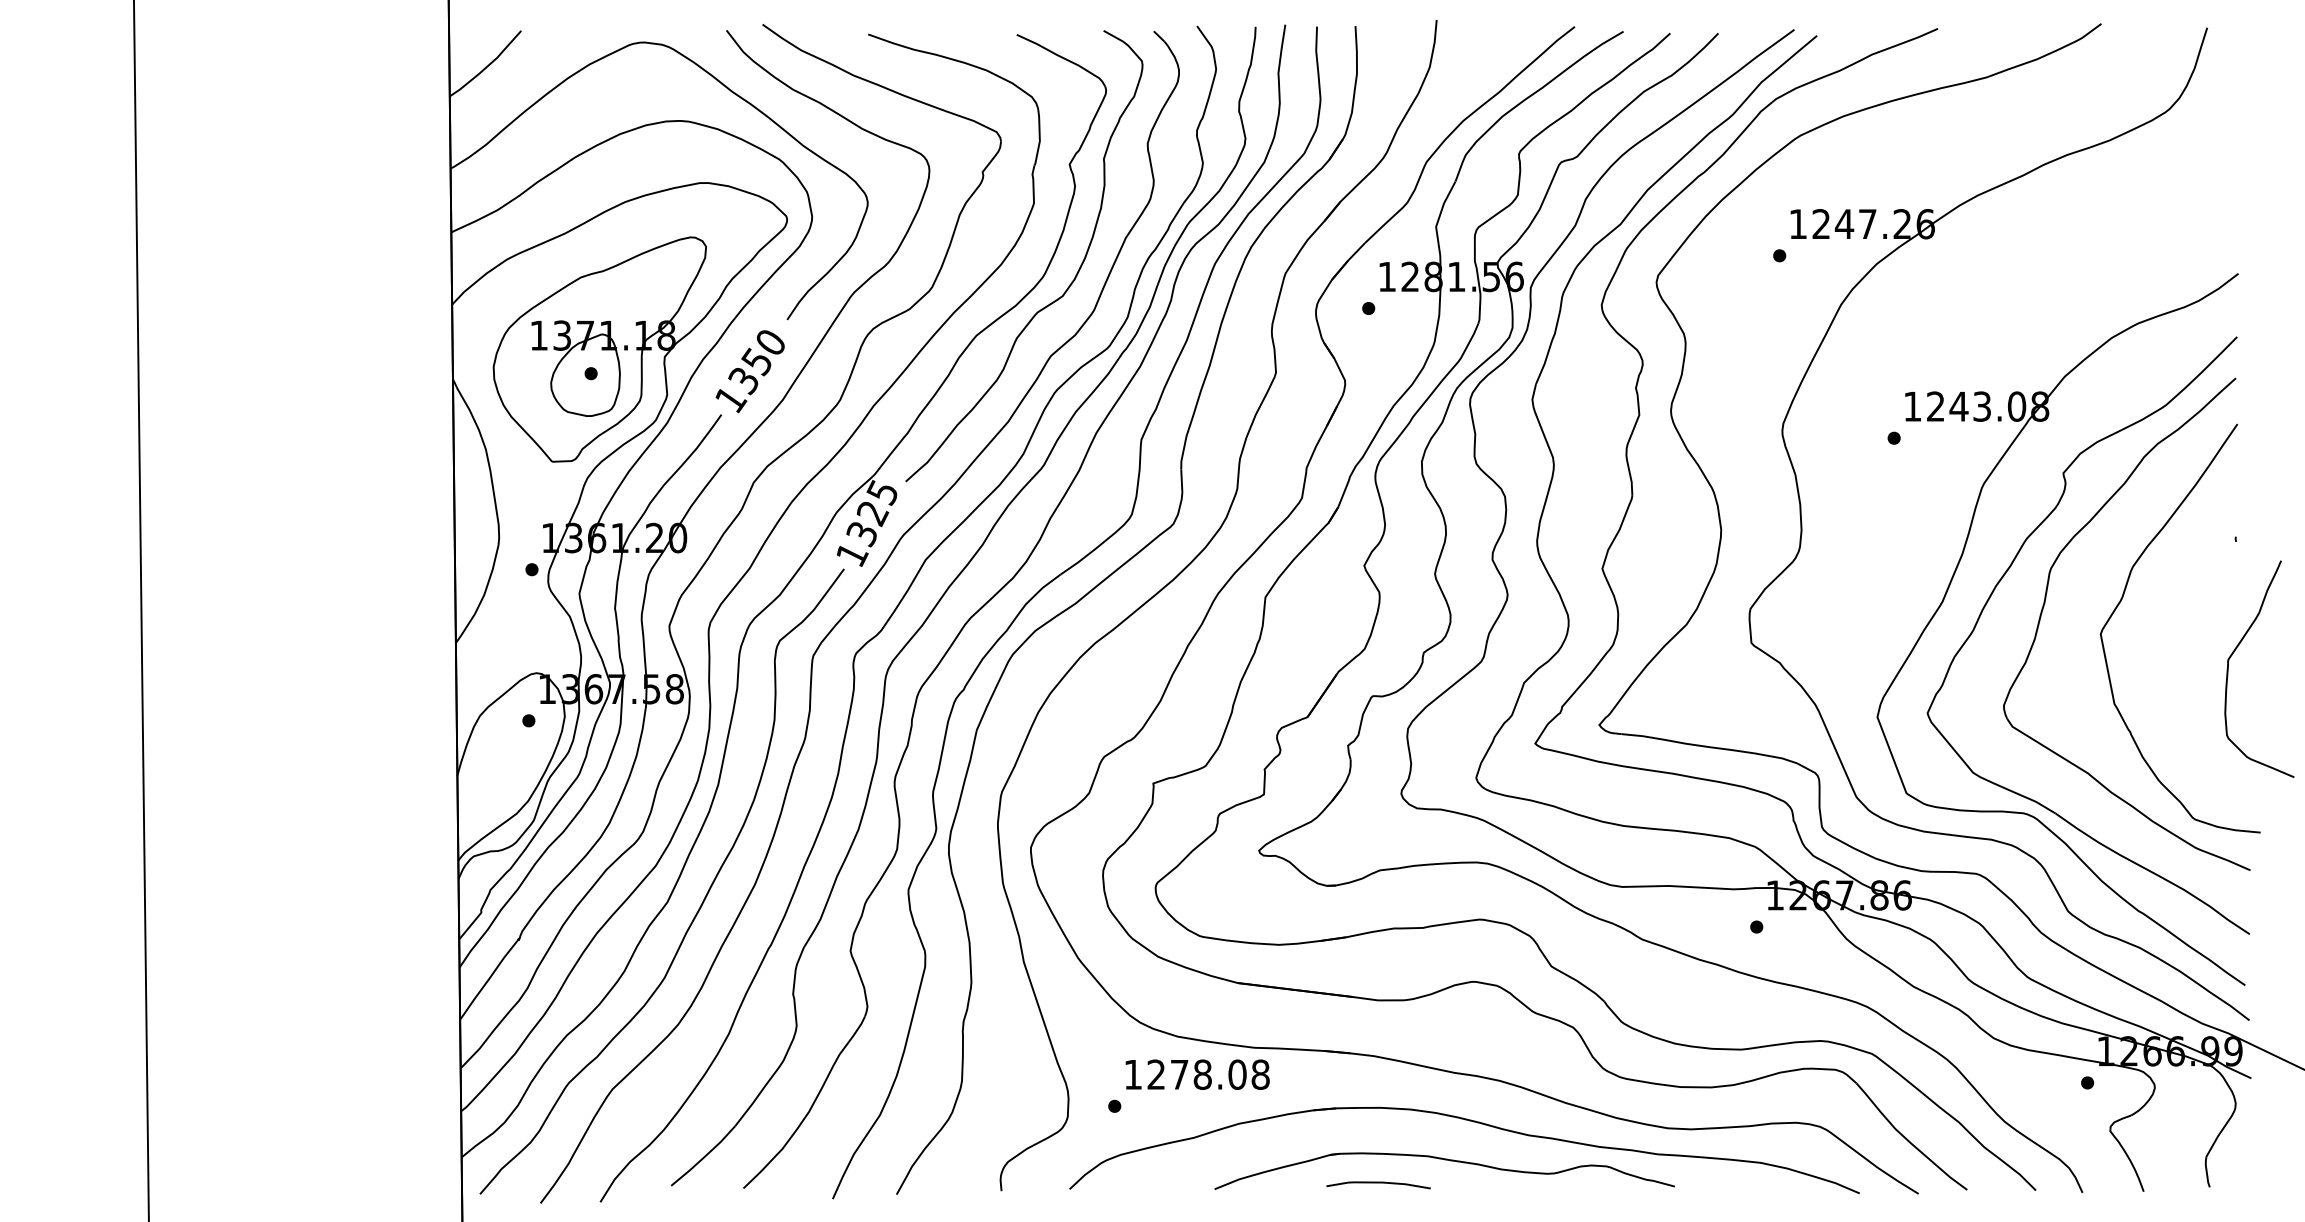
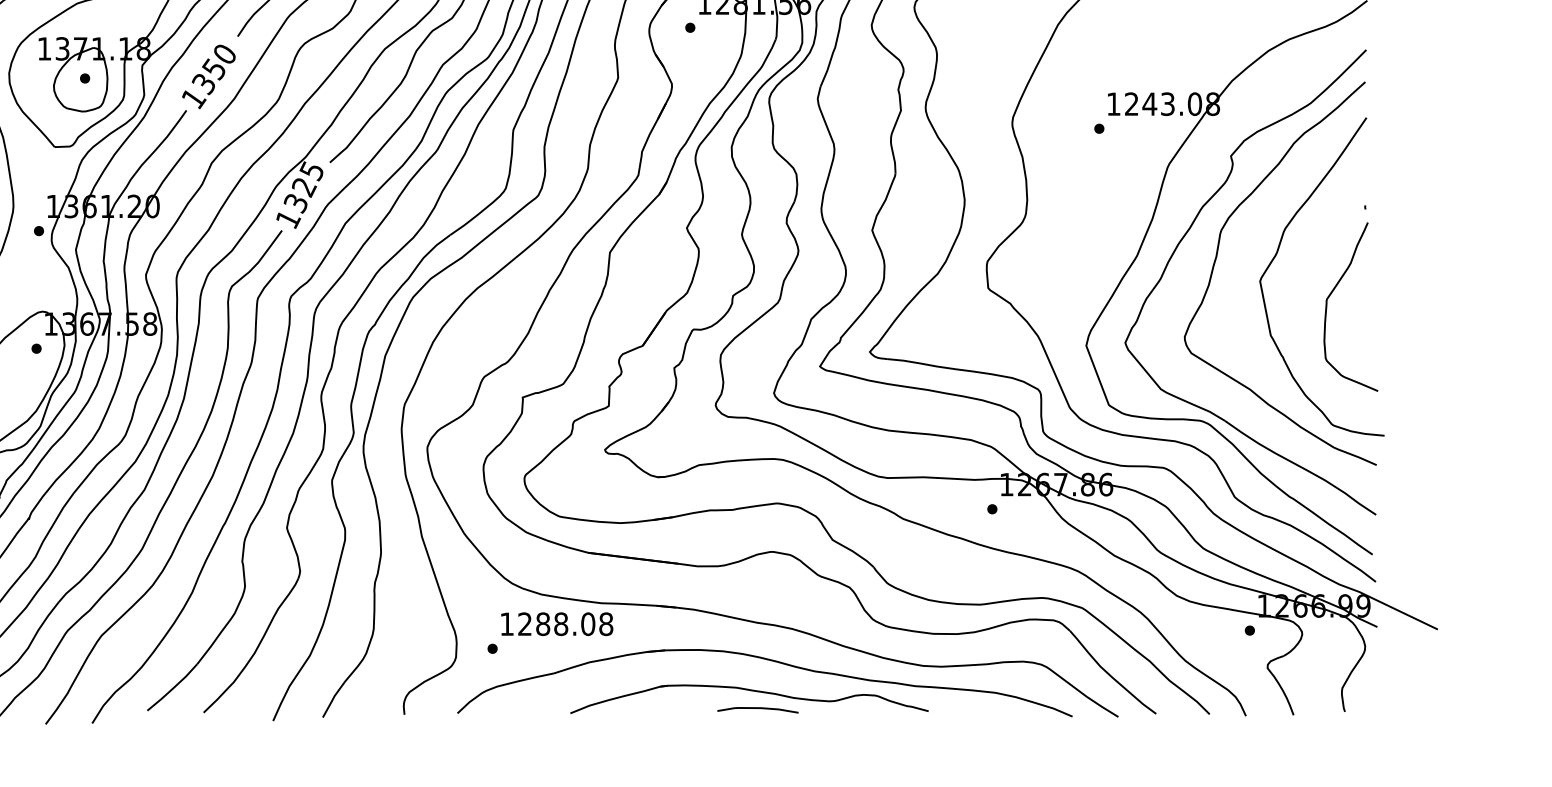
curve: (2235, 651) -> (1332, 293), moved
text: (1179, 1074) -> (543, 624), 1278.08 -> 1288.08
curve: (1378, 1183) -> (757, 708), moved

